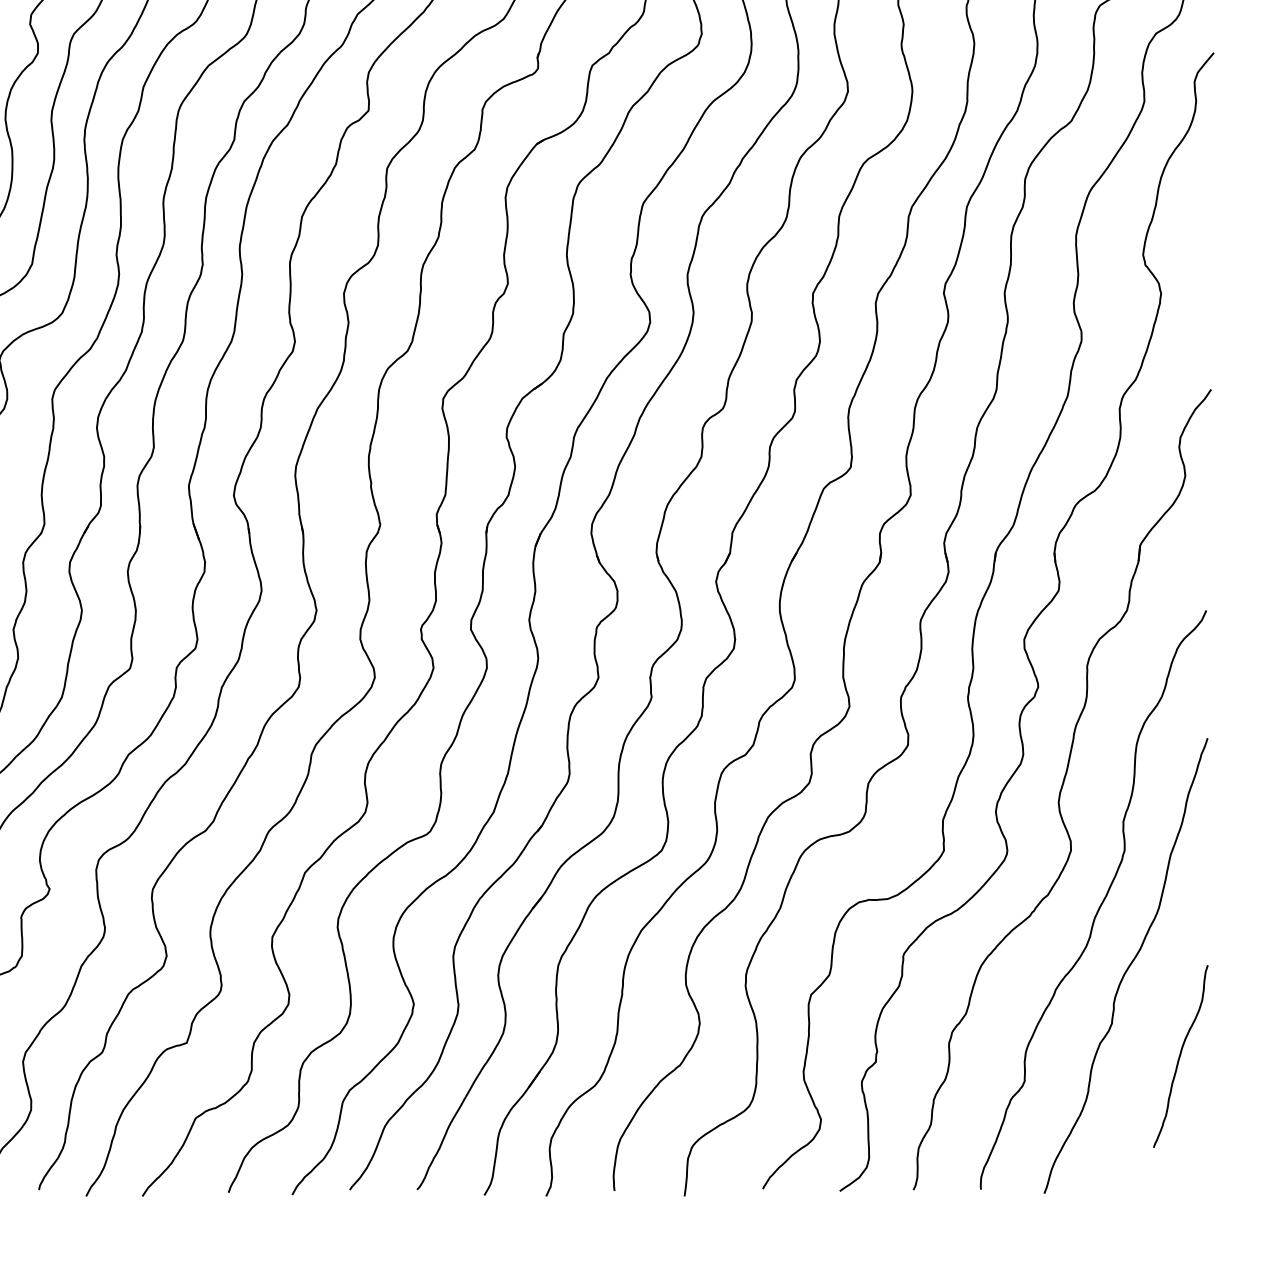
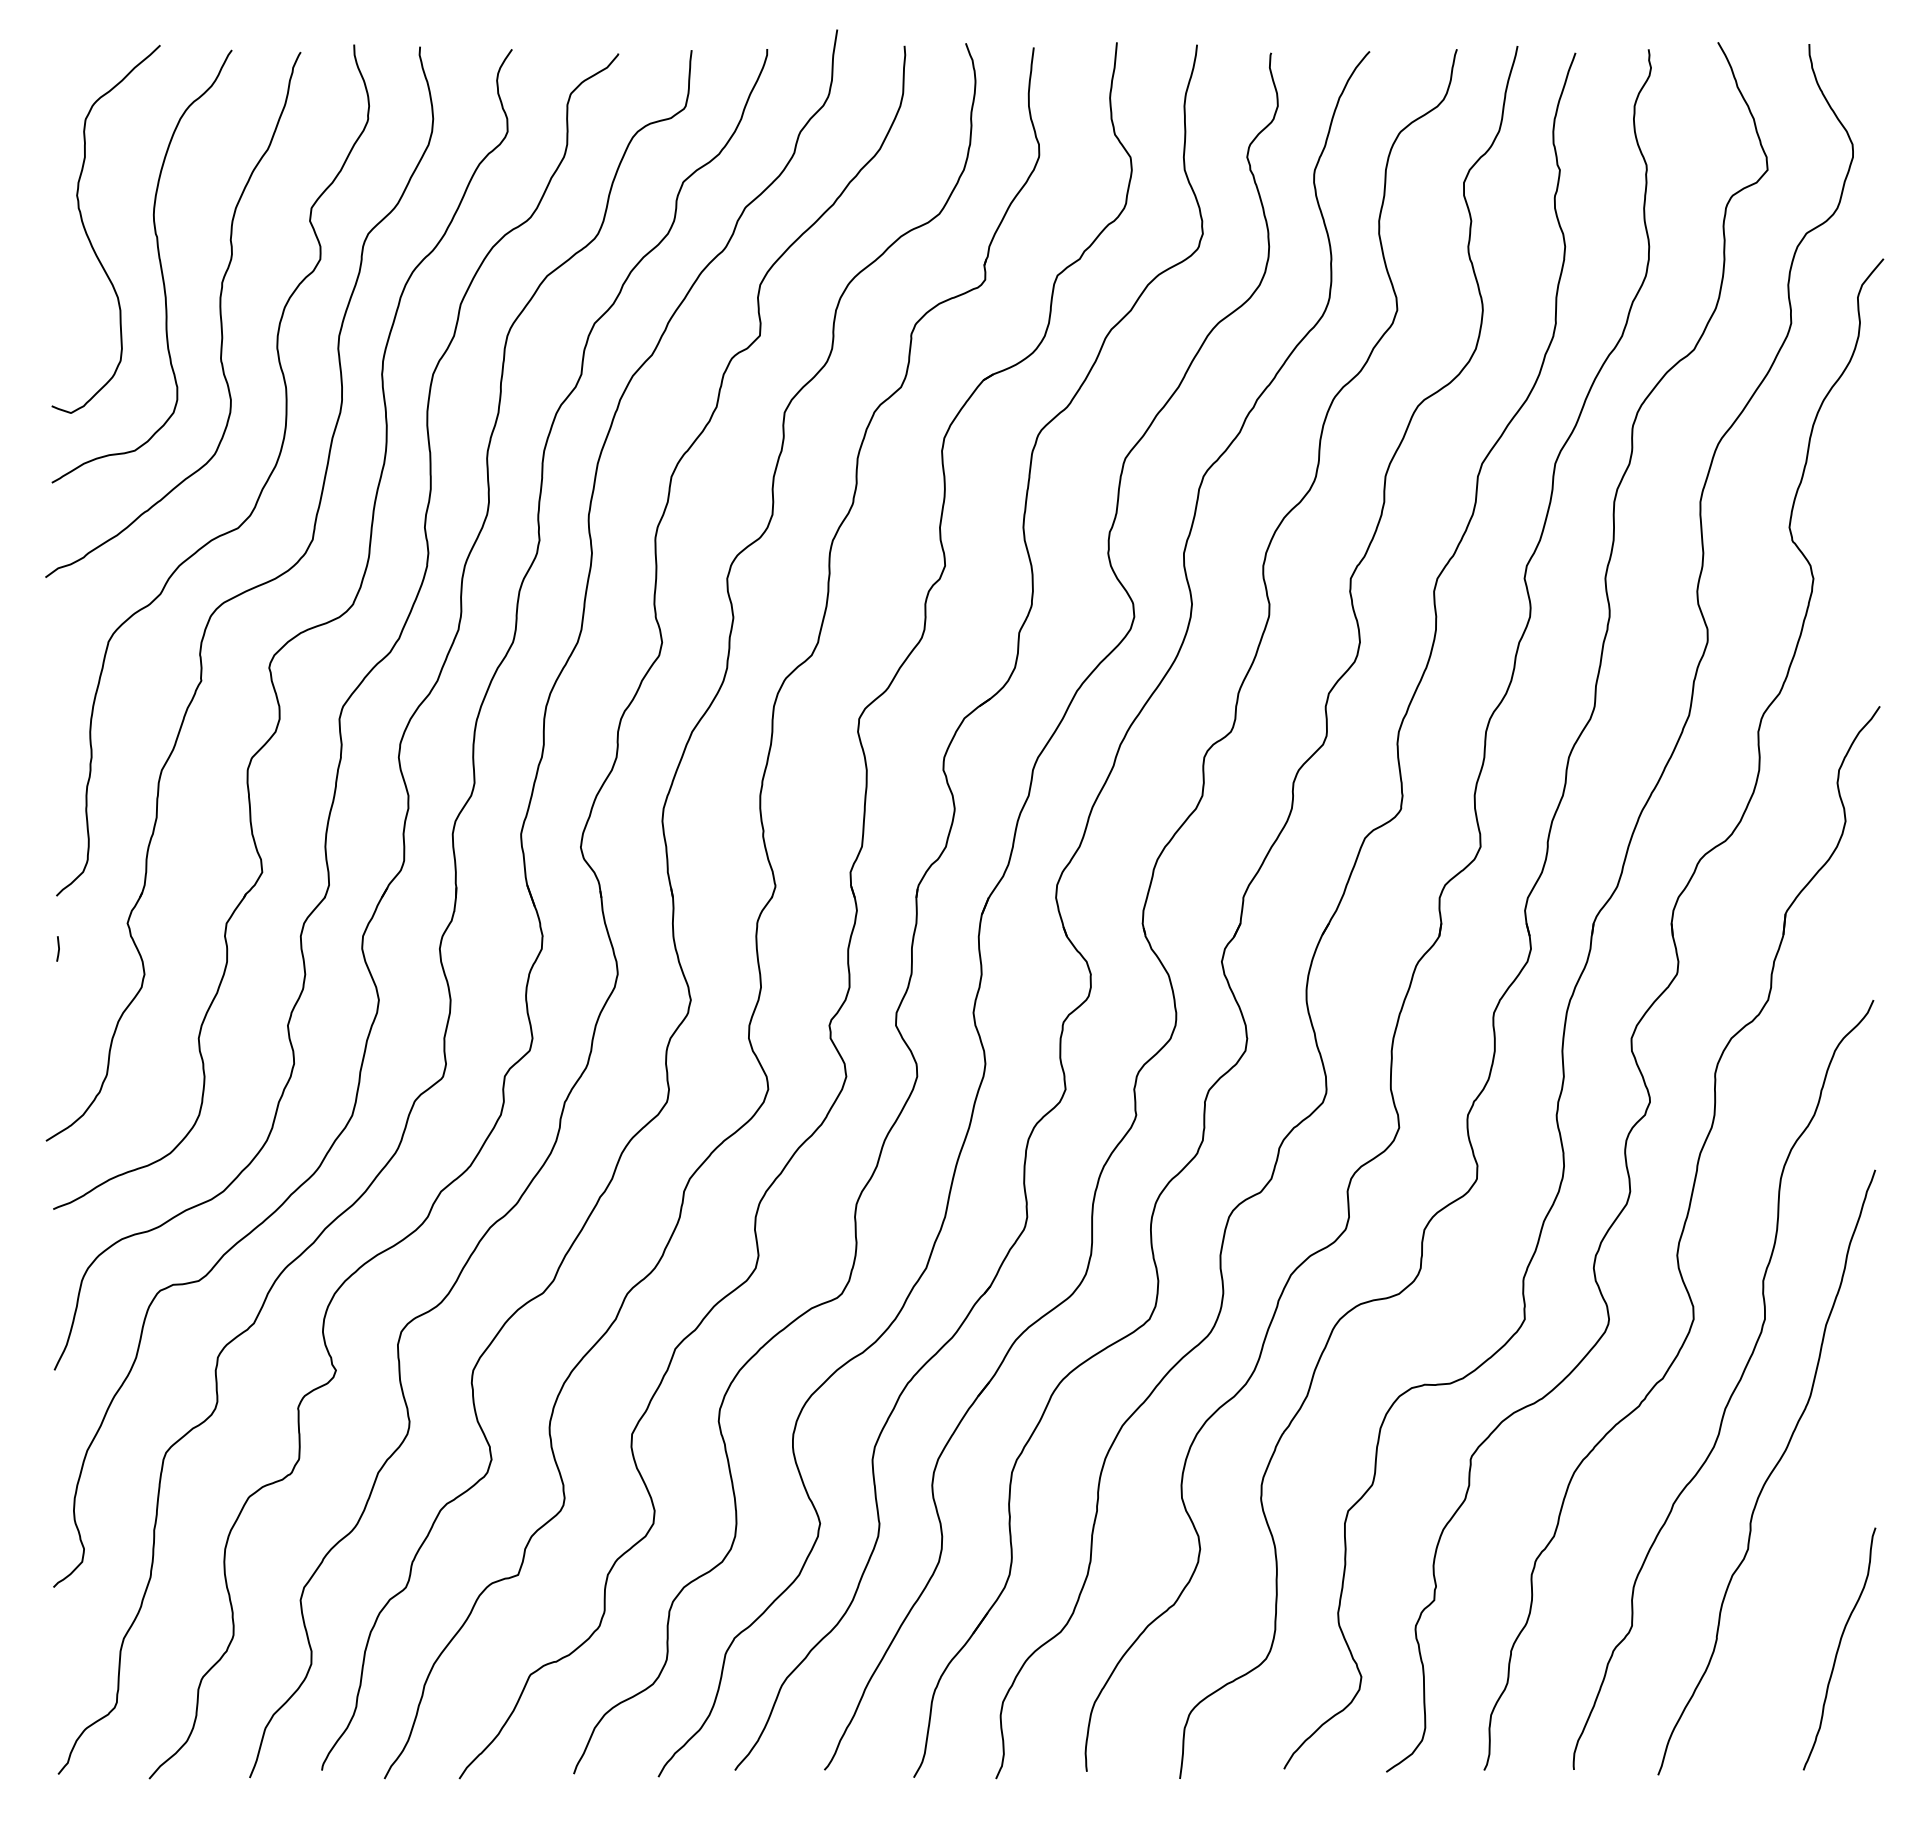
curve: (1180, 1056) -> (1839, 1648), moved

